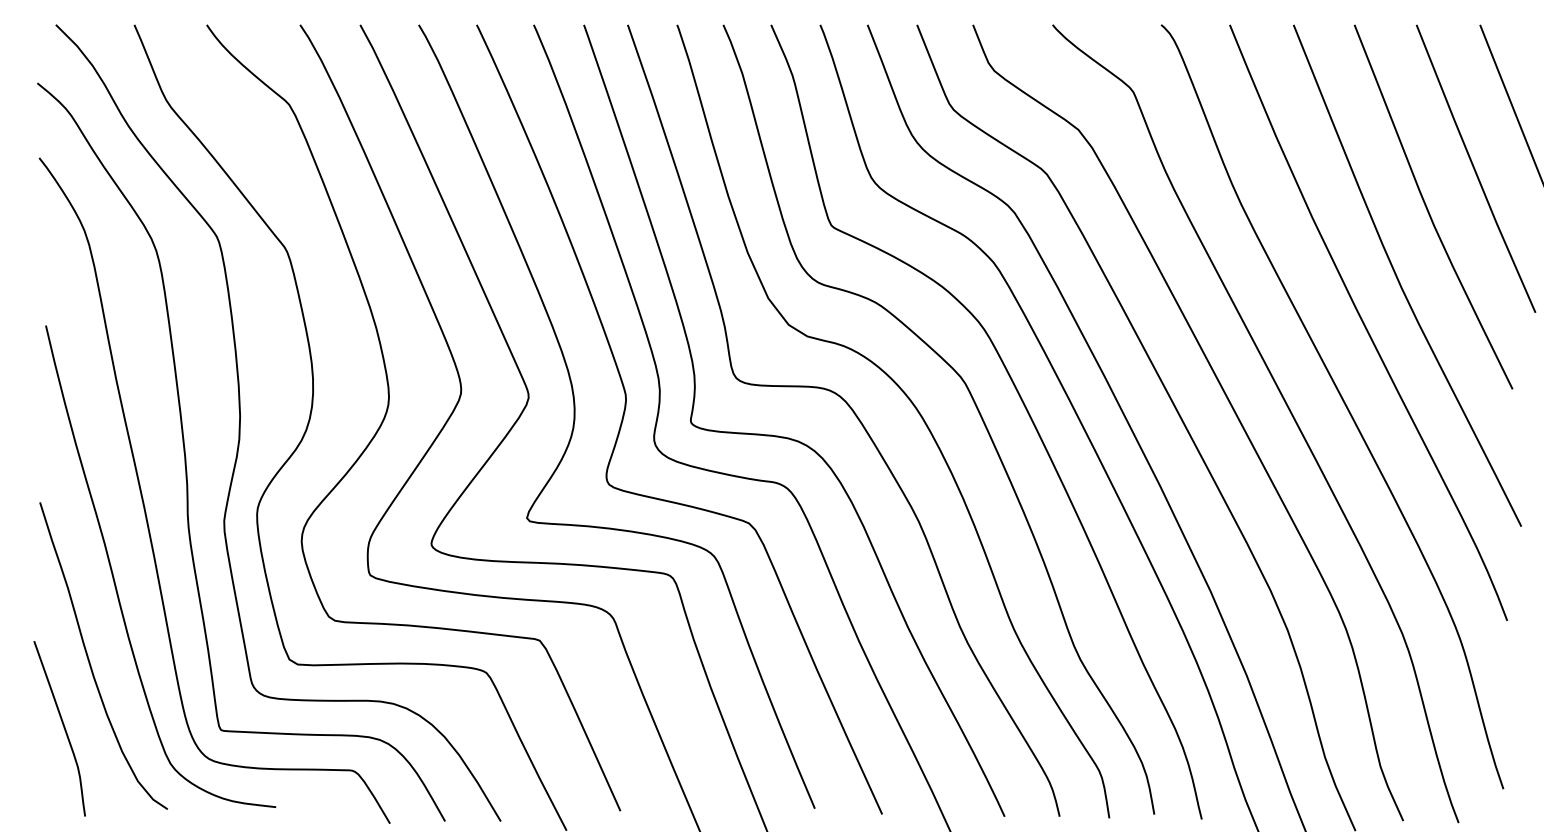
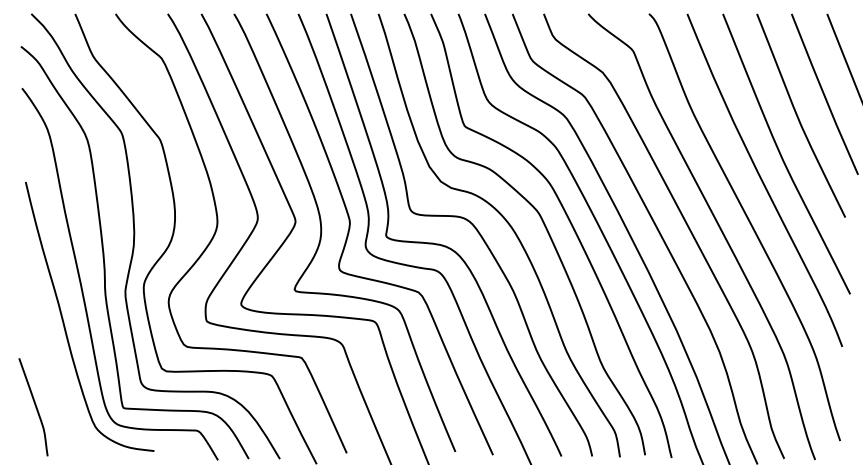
curve: (90, 657) -> (50, 367), removed

